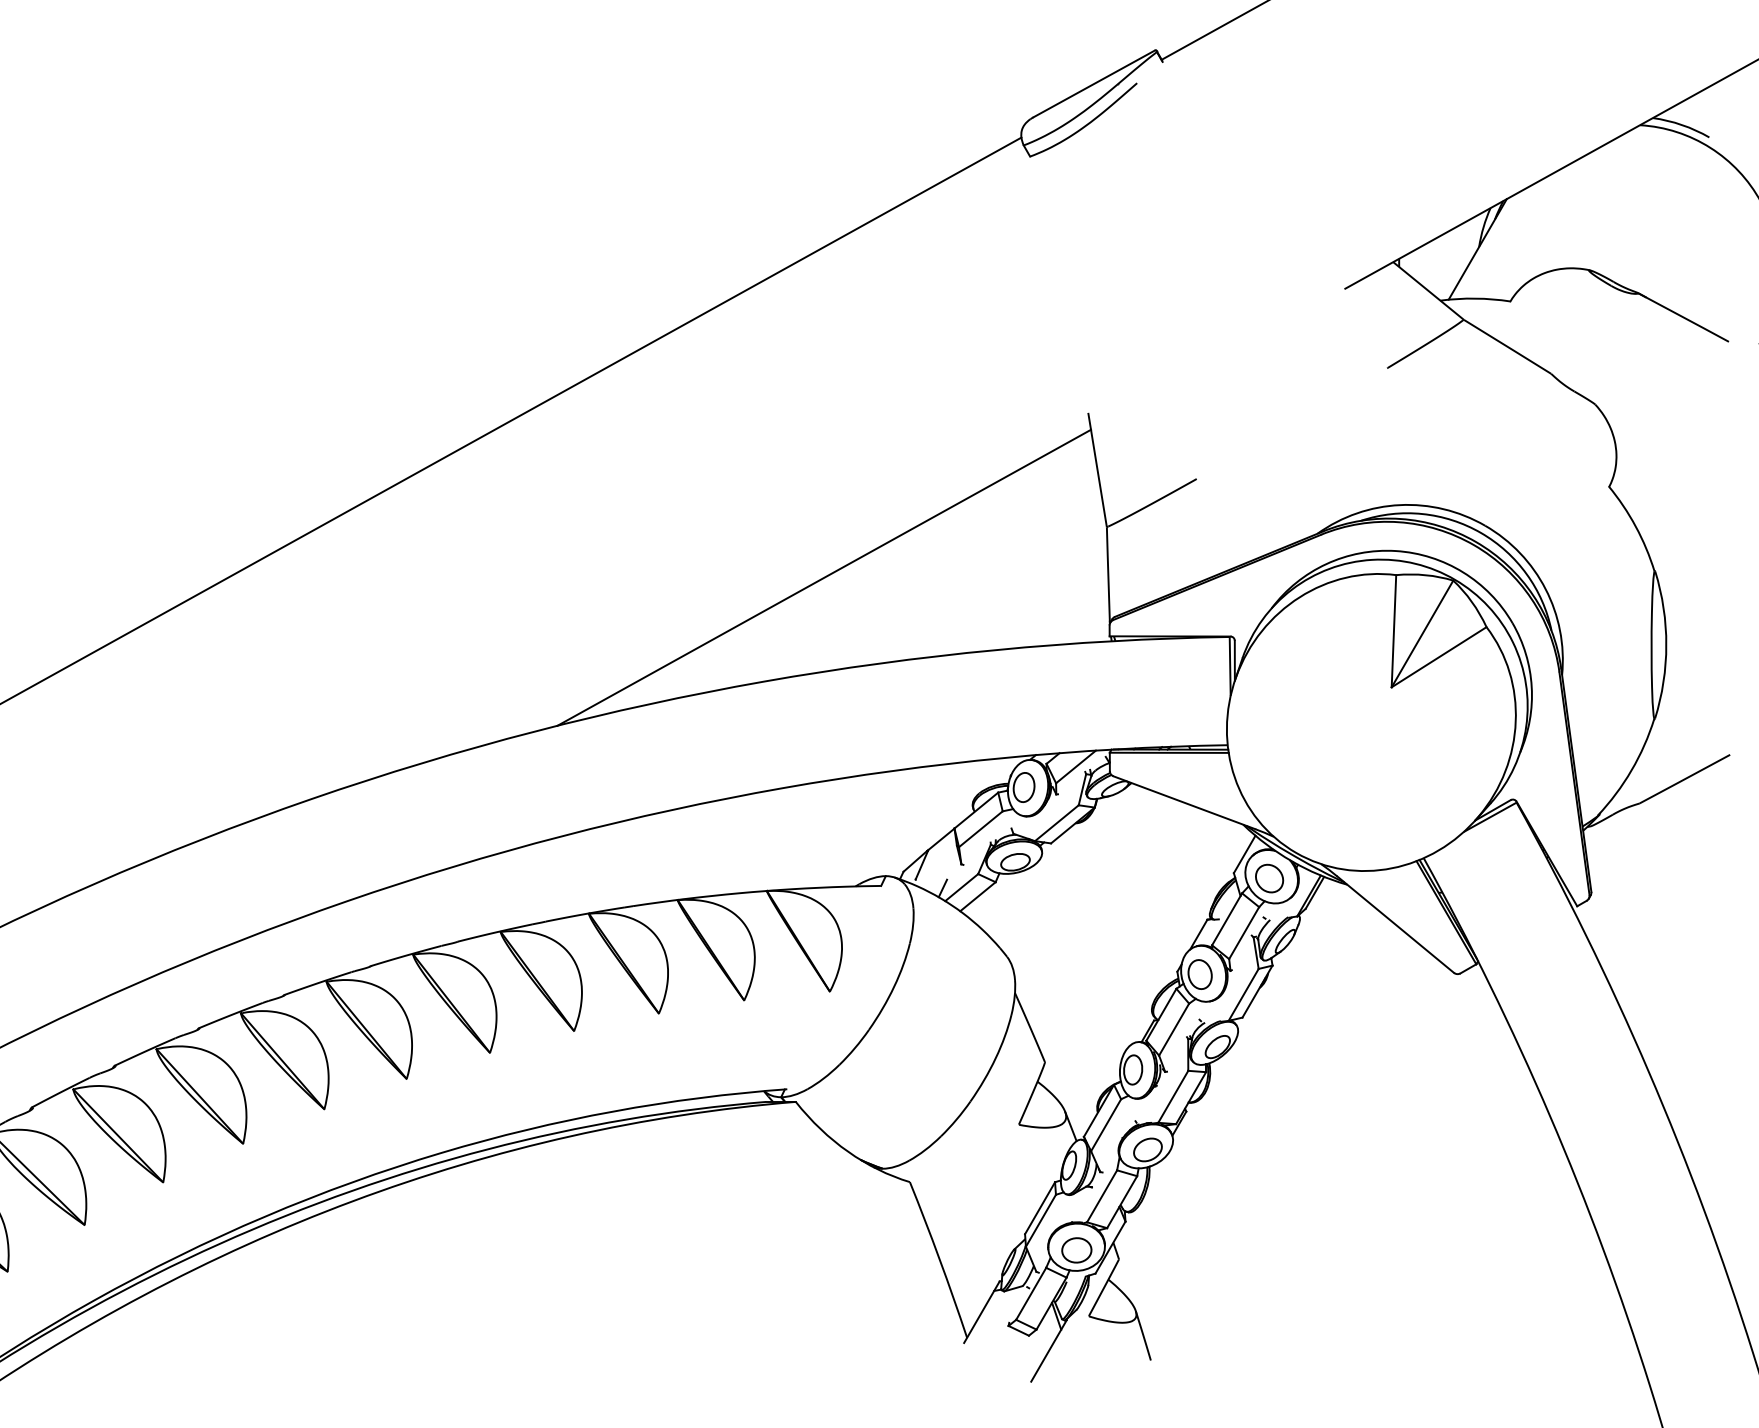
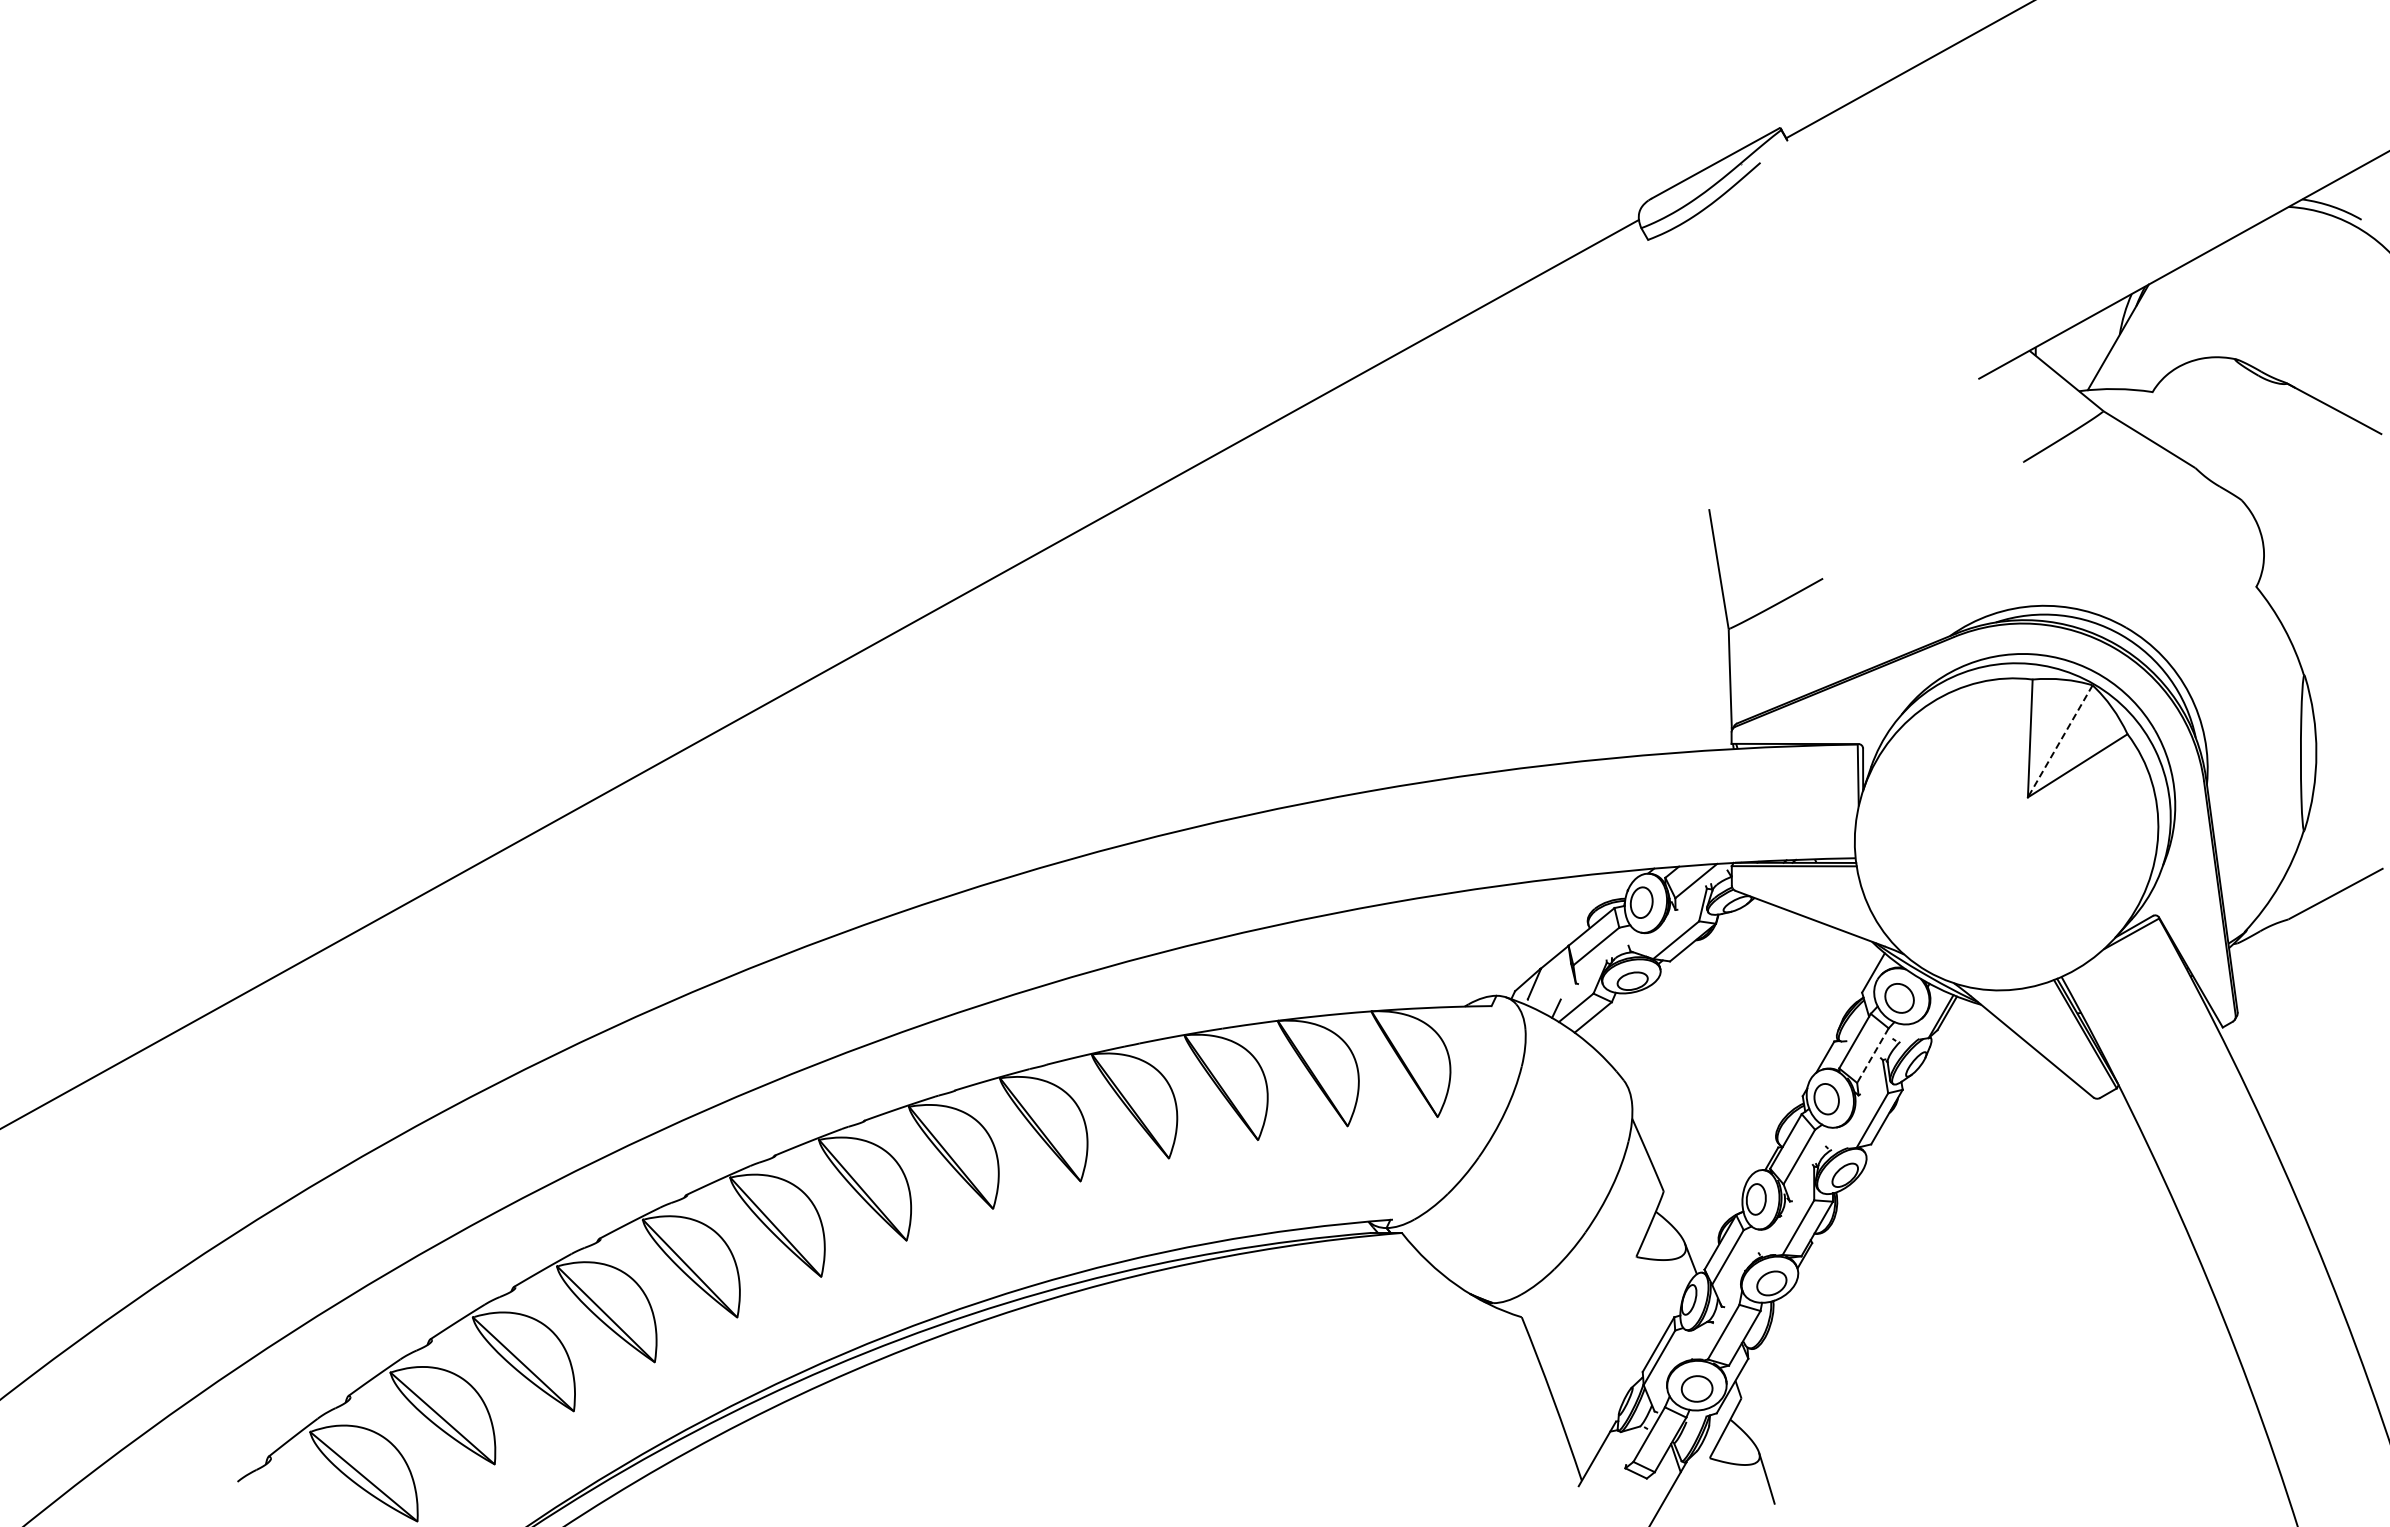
line: (823, 576) -> (1431, 681), removed
line: (1422, 634) -> (2060, 741), solid -> dashed
line: (1243, 932) -> (1872, 1055), solid -> dashed

